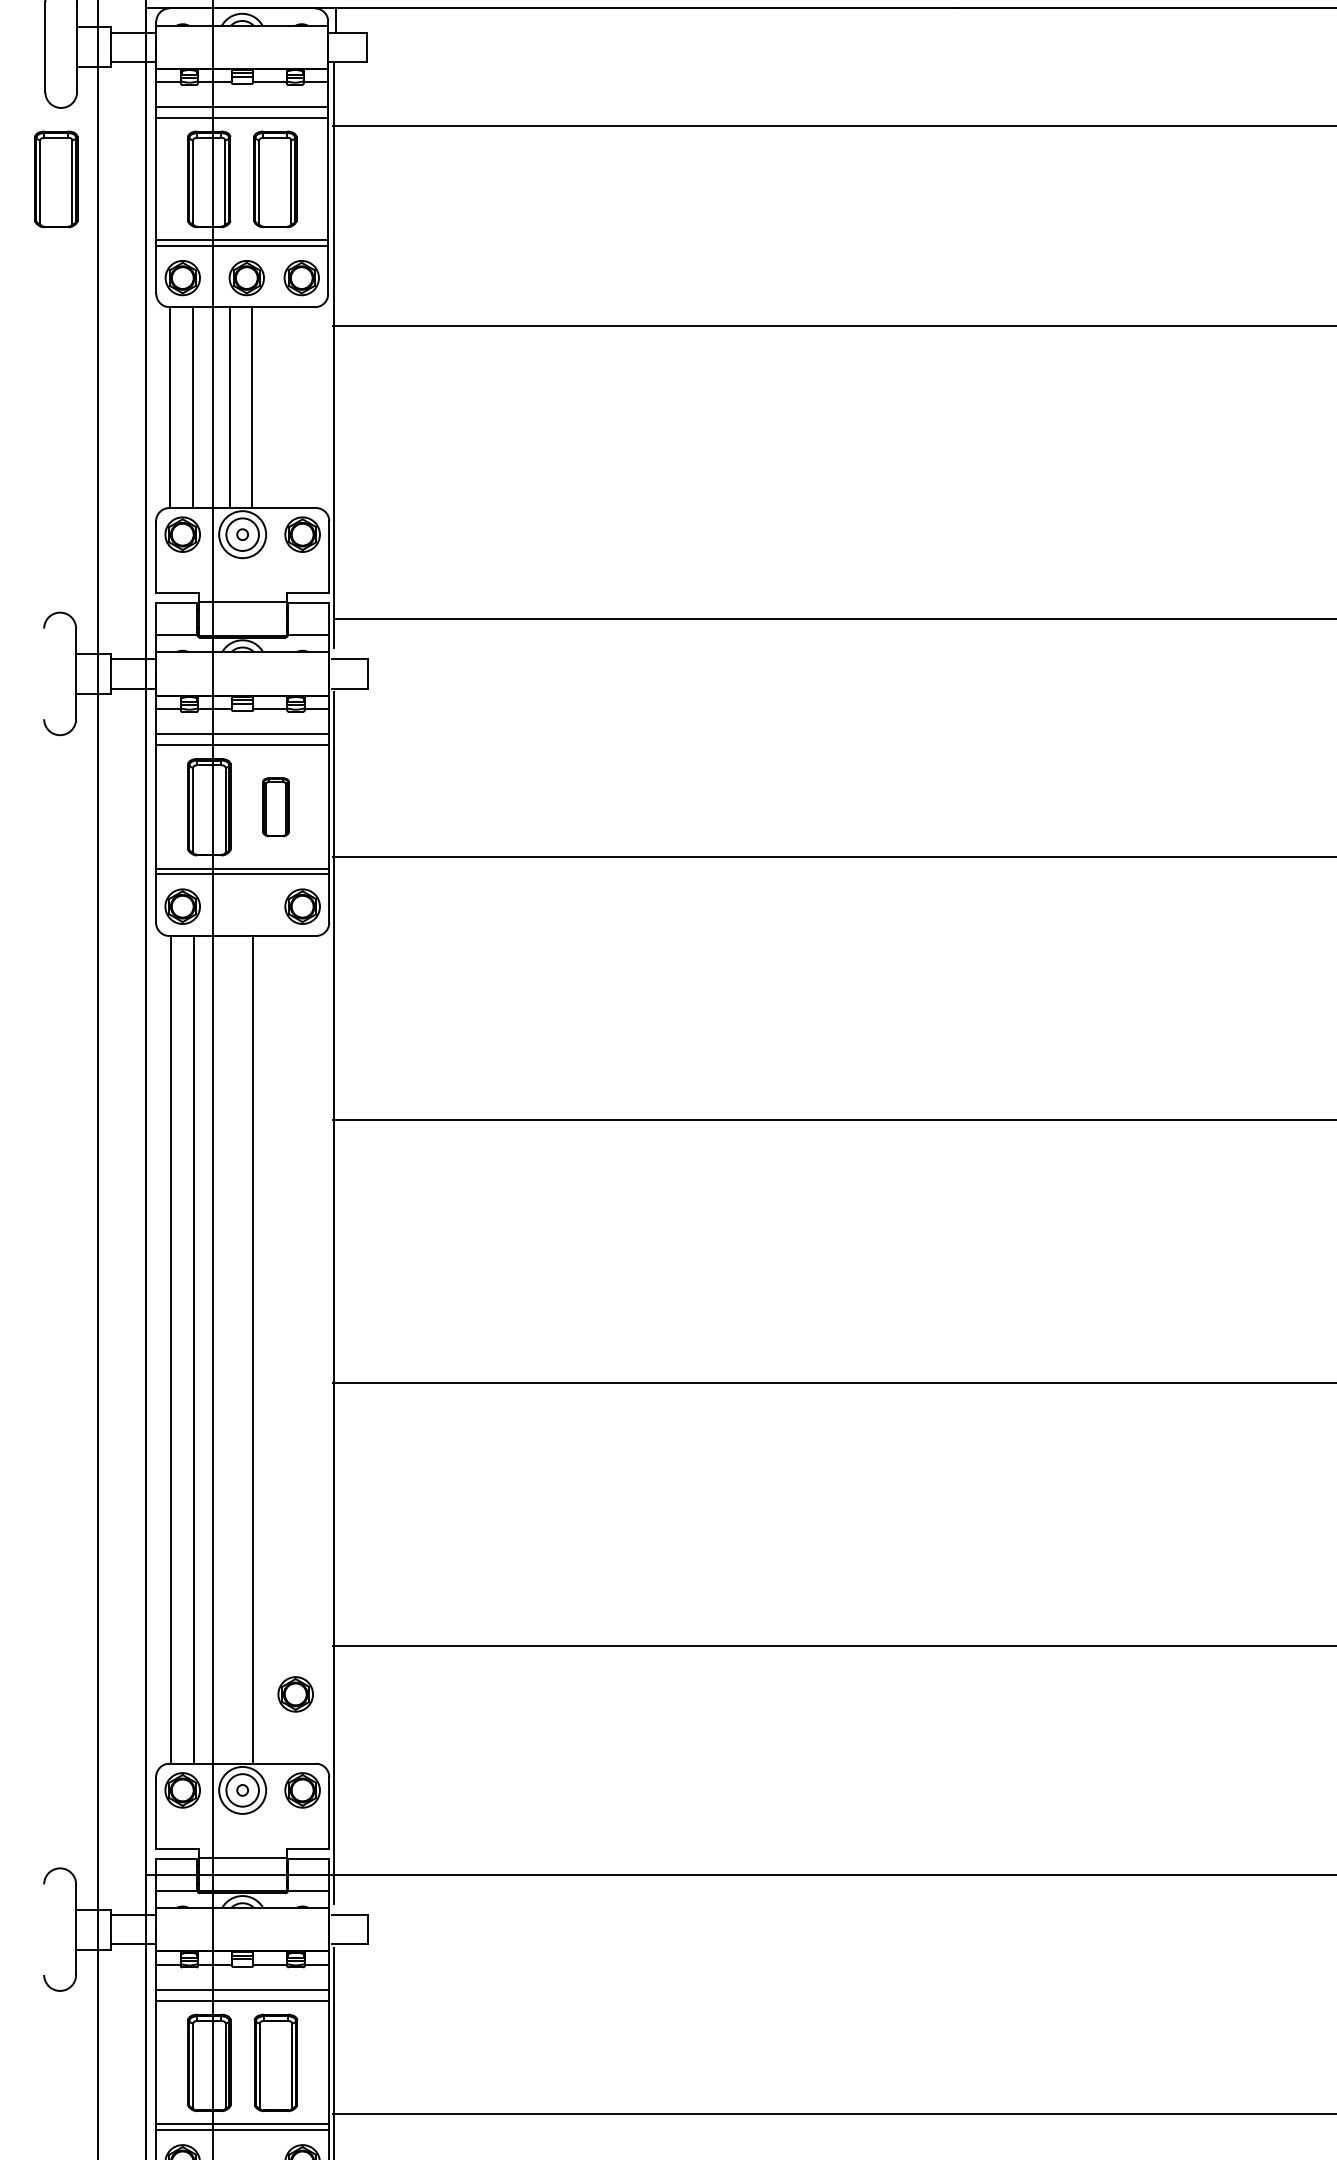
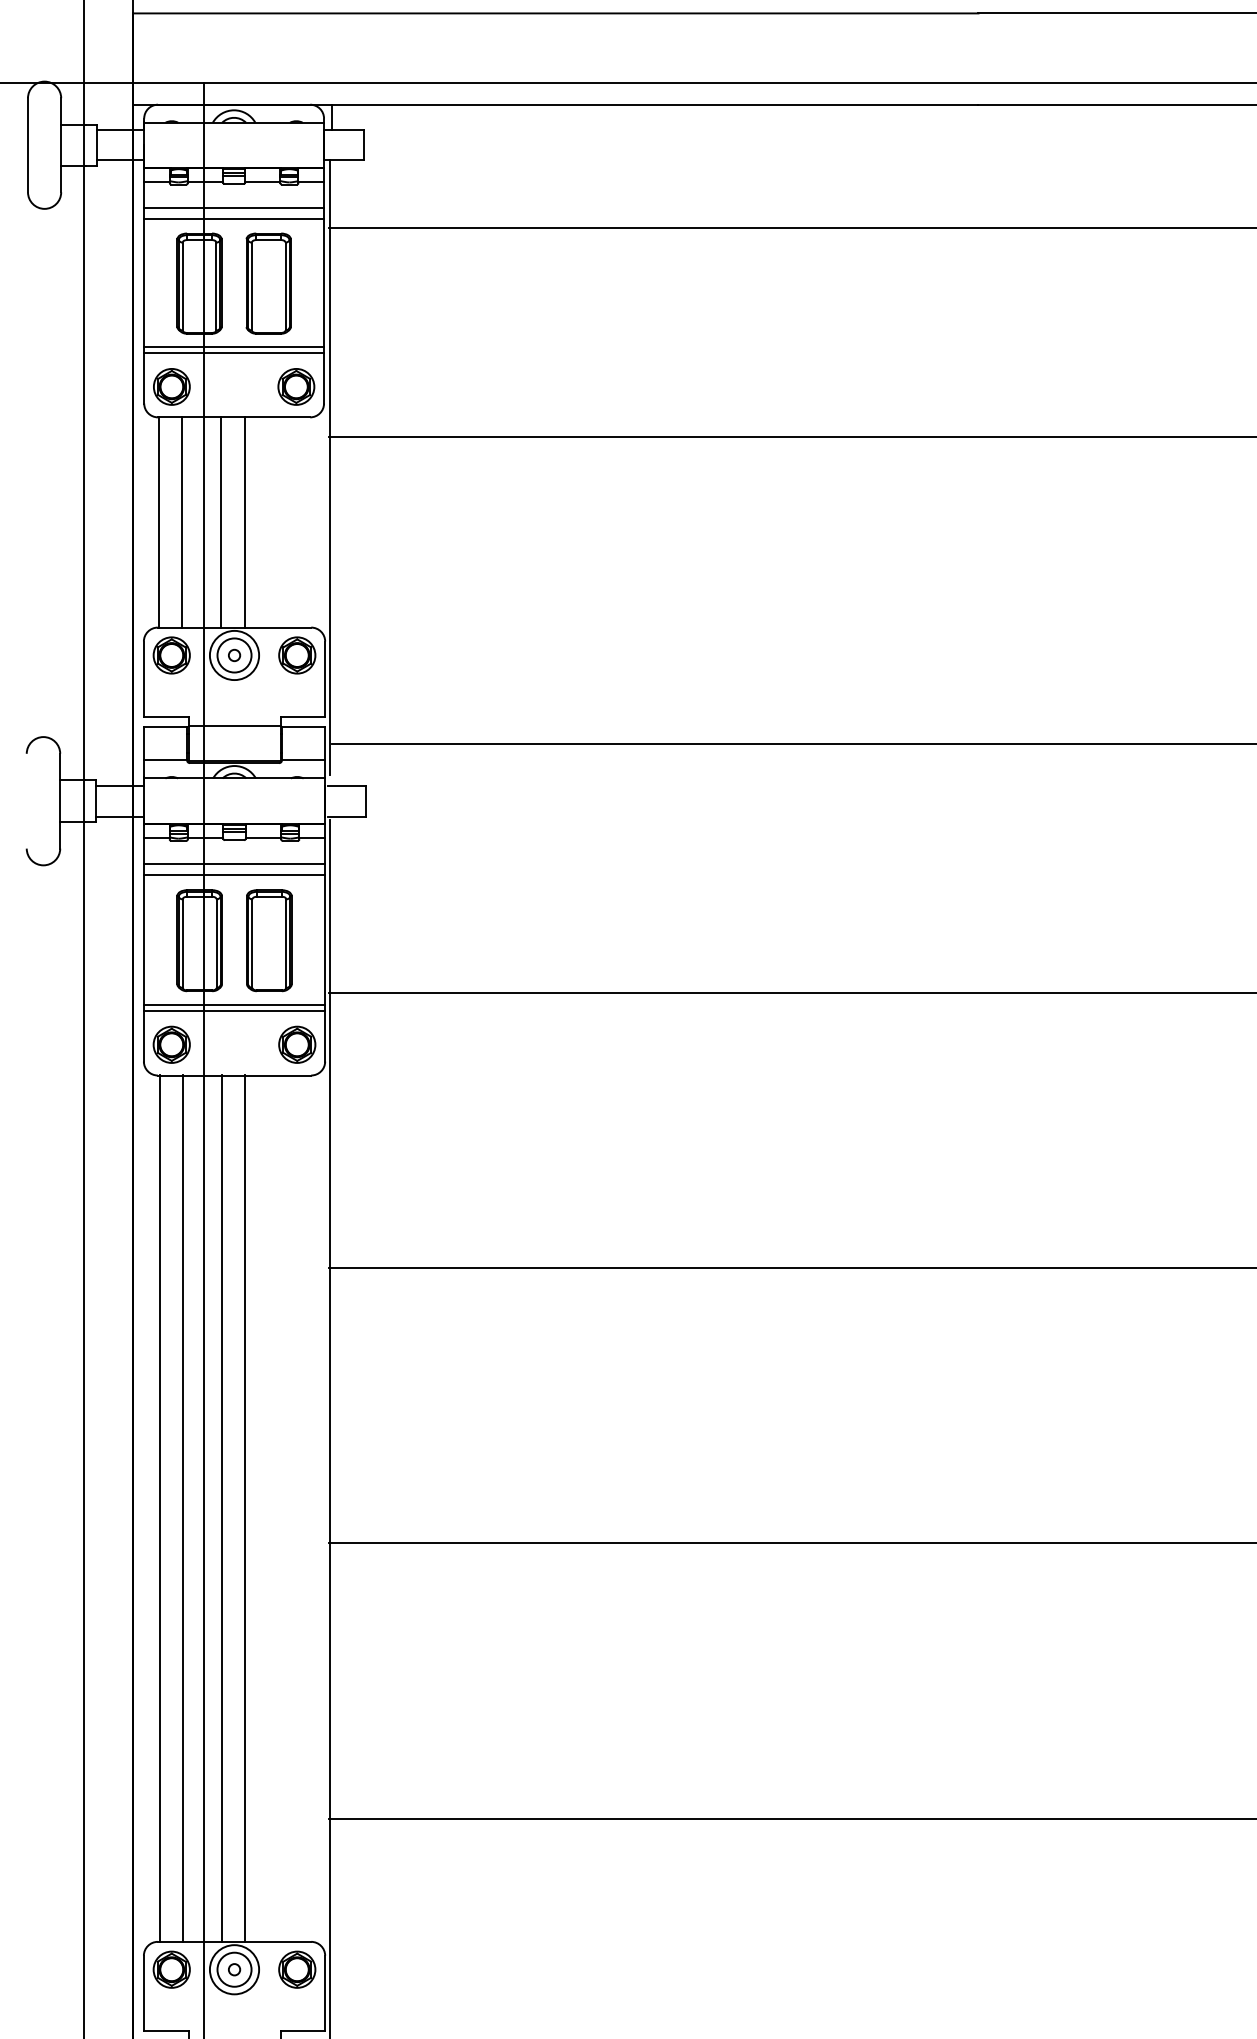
part: (56, 179) -> (39, 283), removed
part: (246, 278) -> (238, 387), removed
part: (275, 807) -> (268, 941), size x1.67
line: (230, 1349) -> (221, 1508), added
part: (295, 1694) -> (289, 1869), removed

